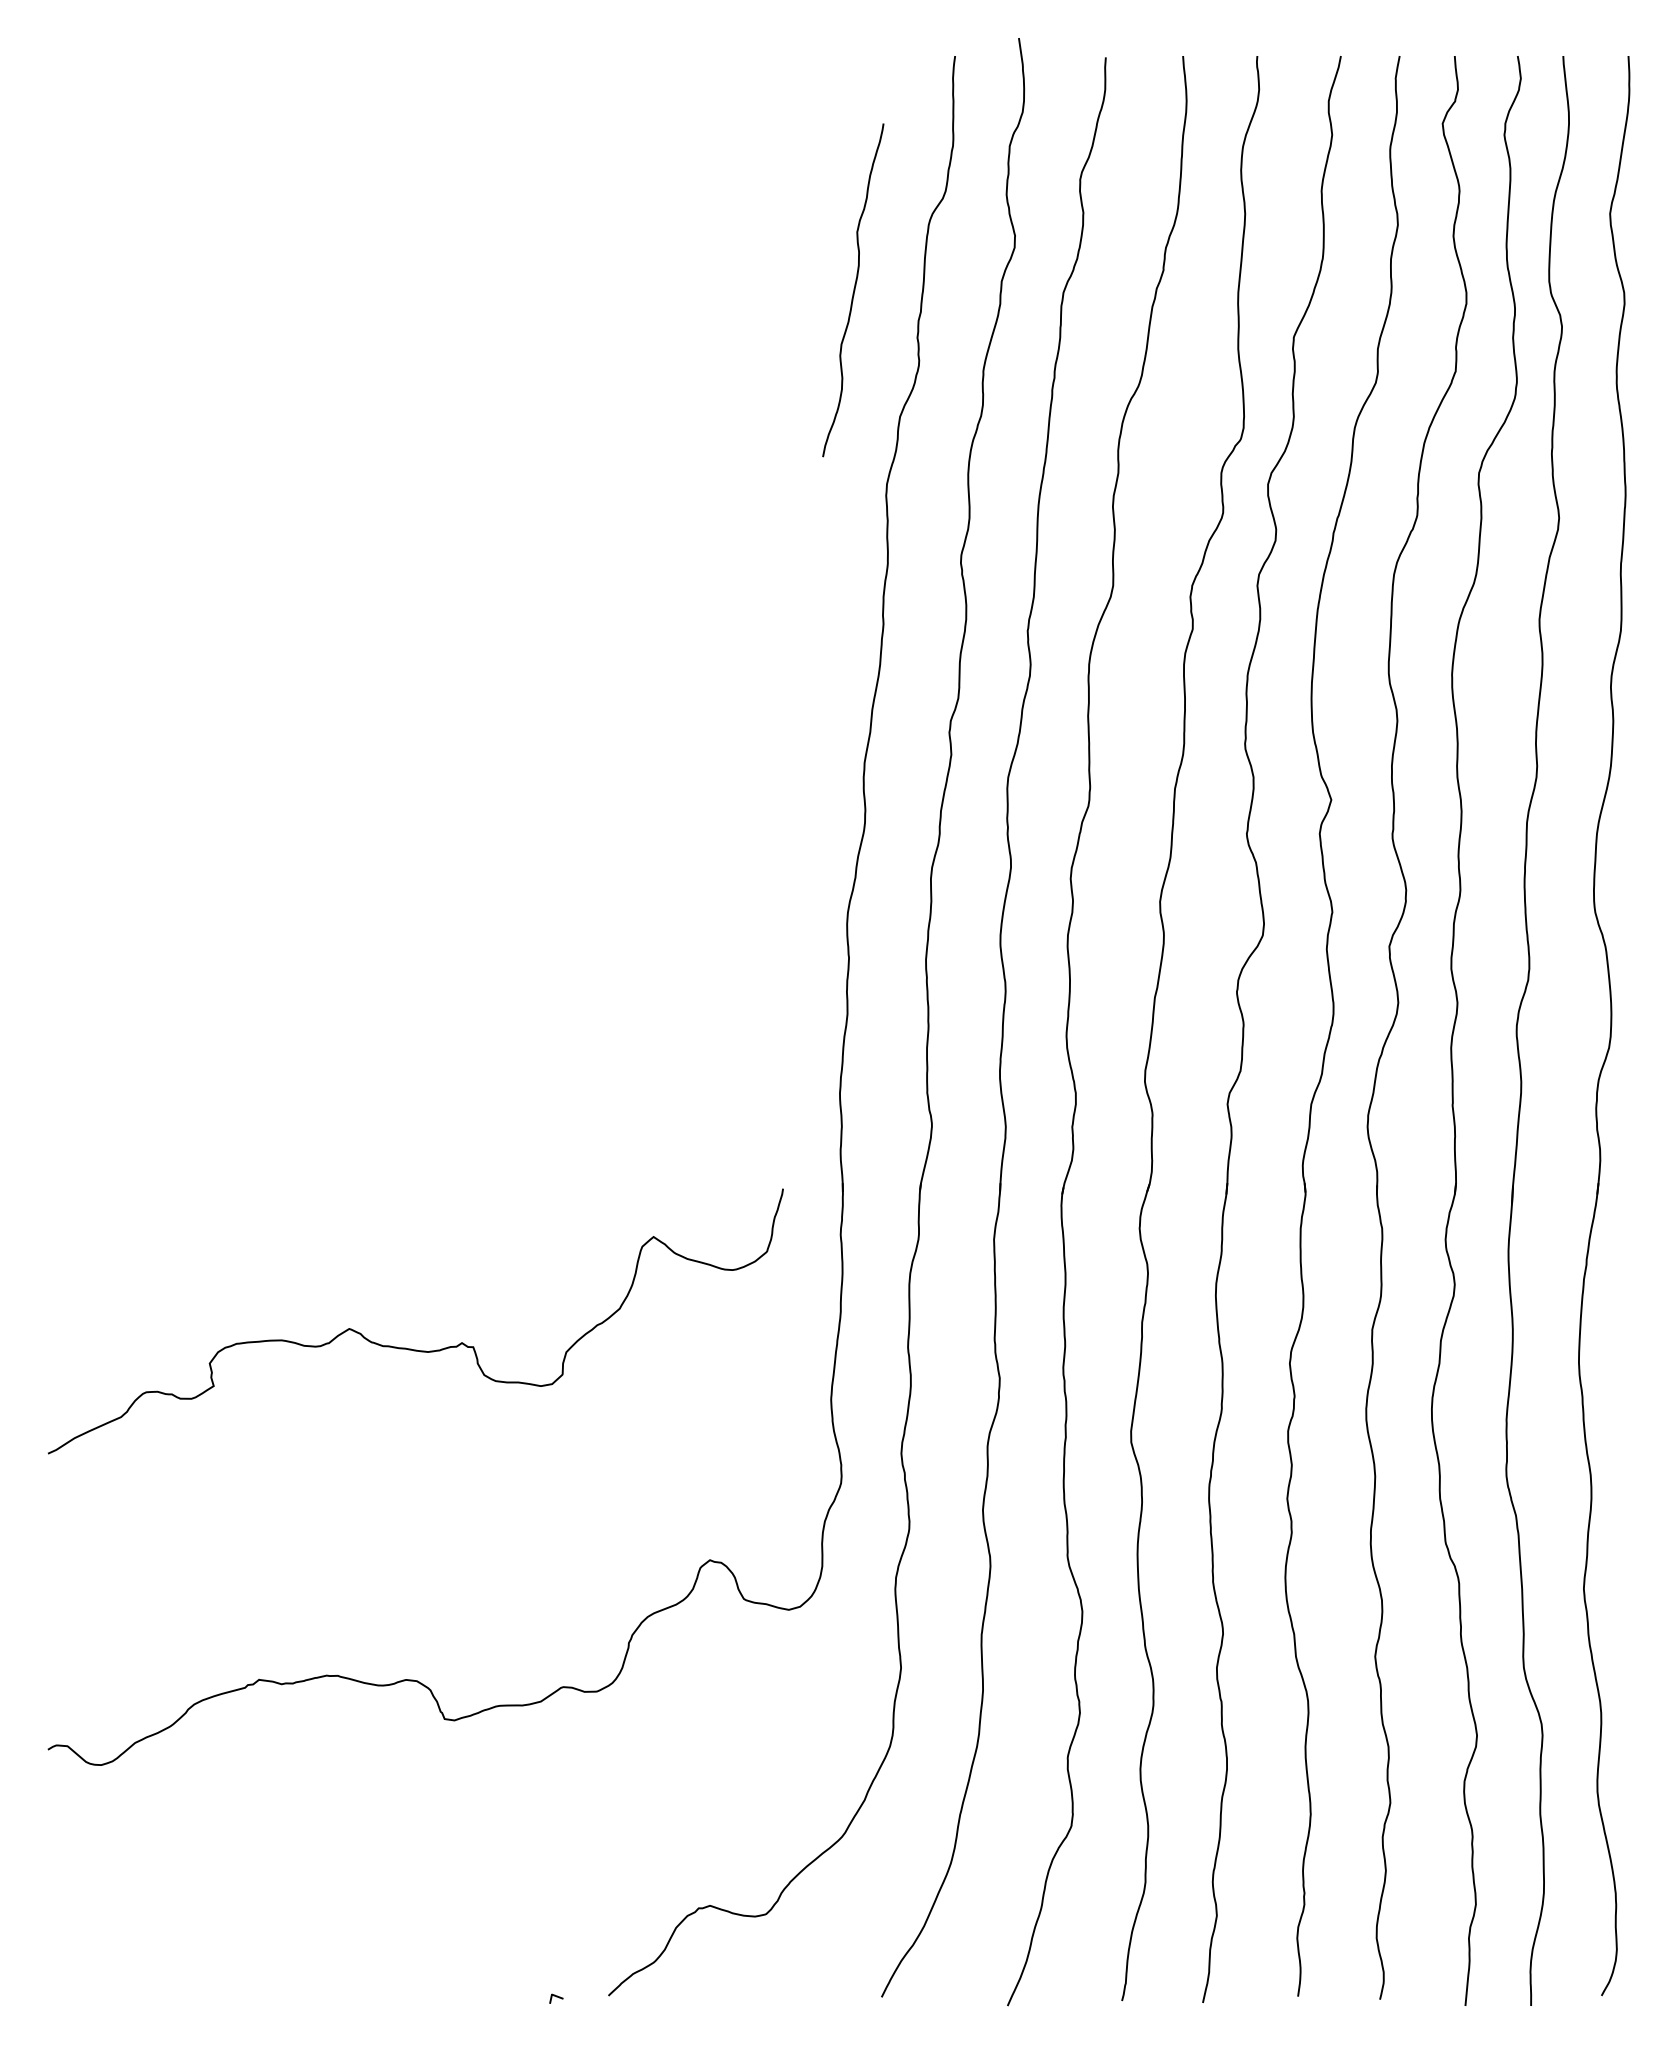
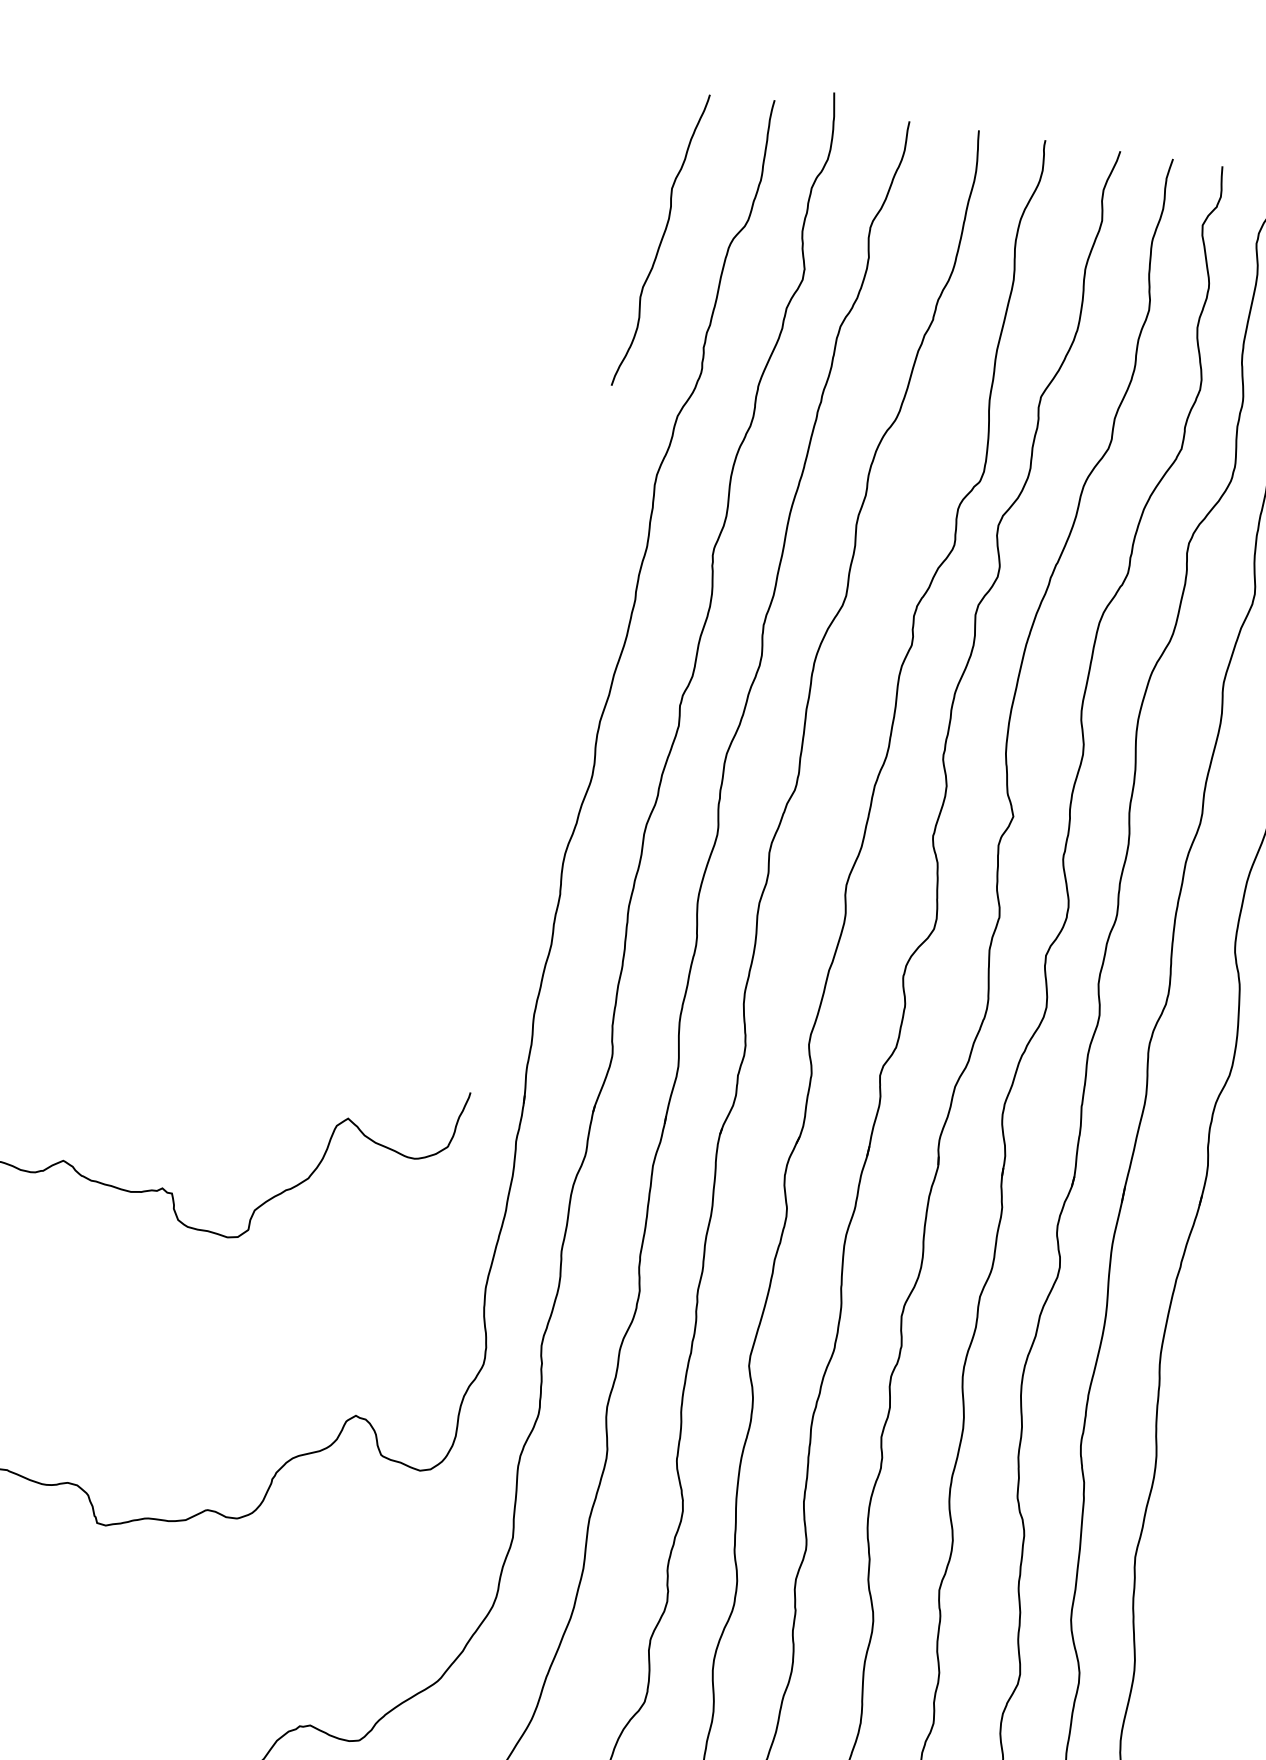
curve: (853, 290) -> (660, 240), moved

